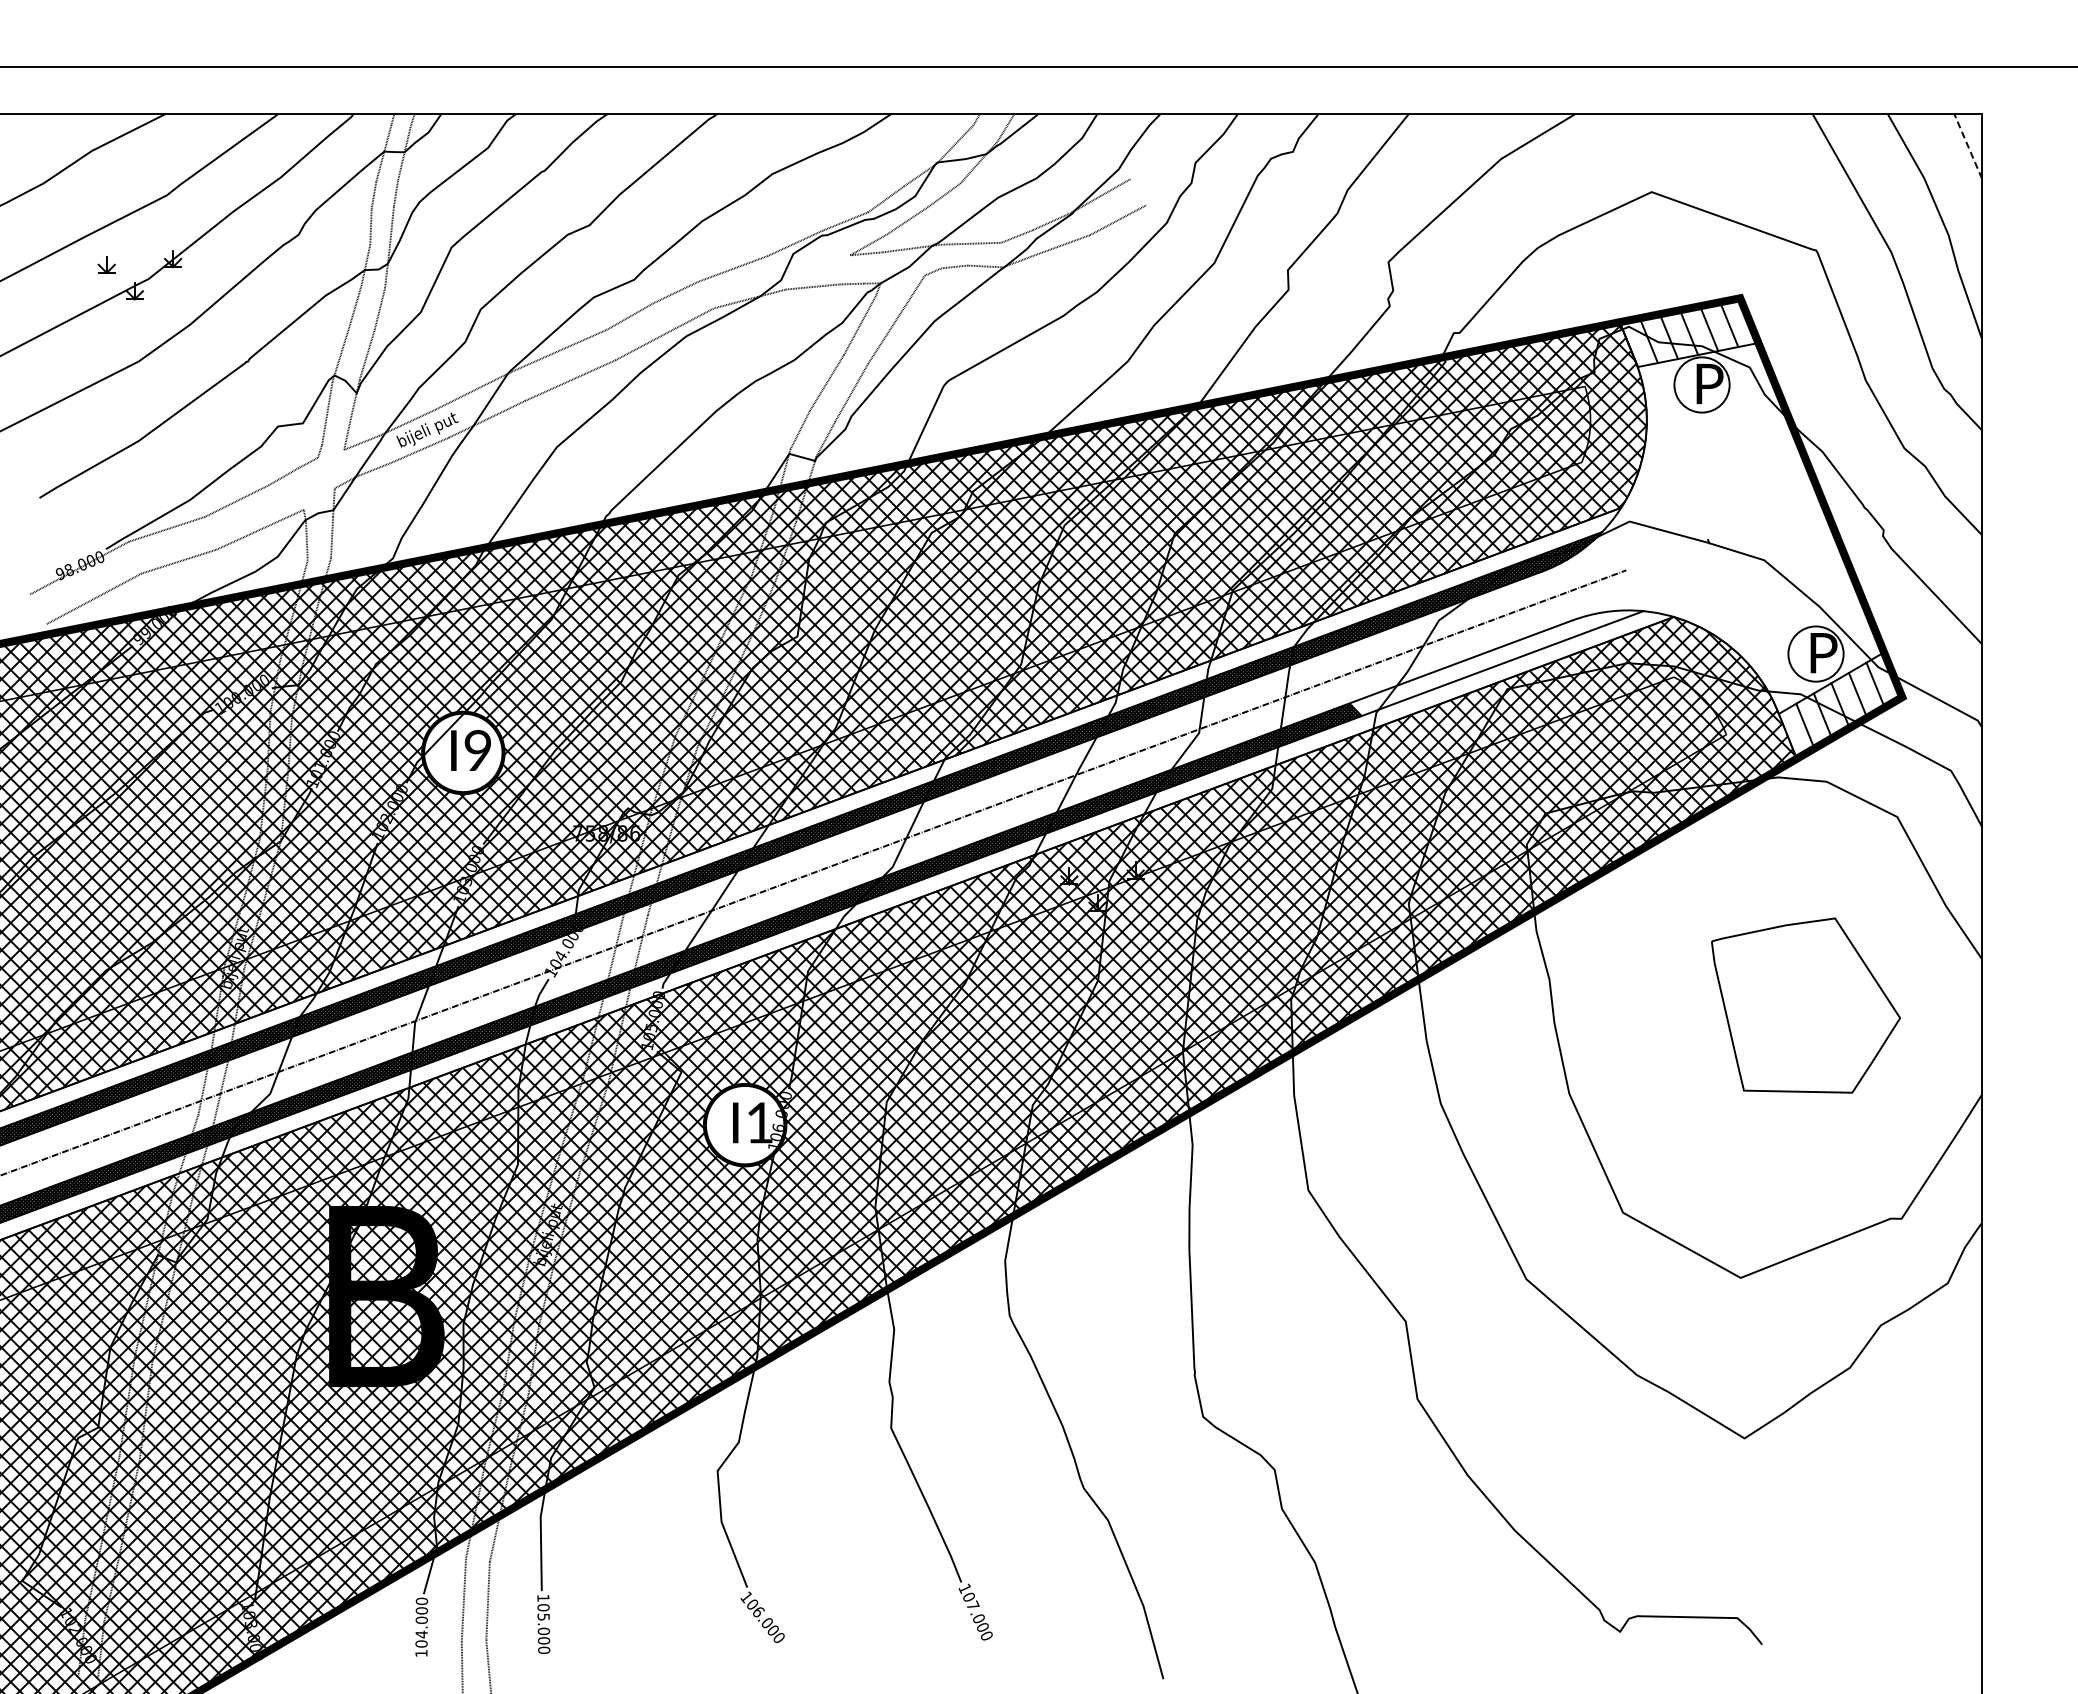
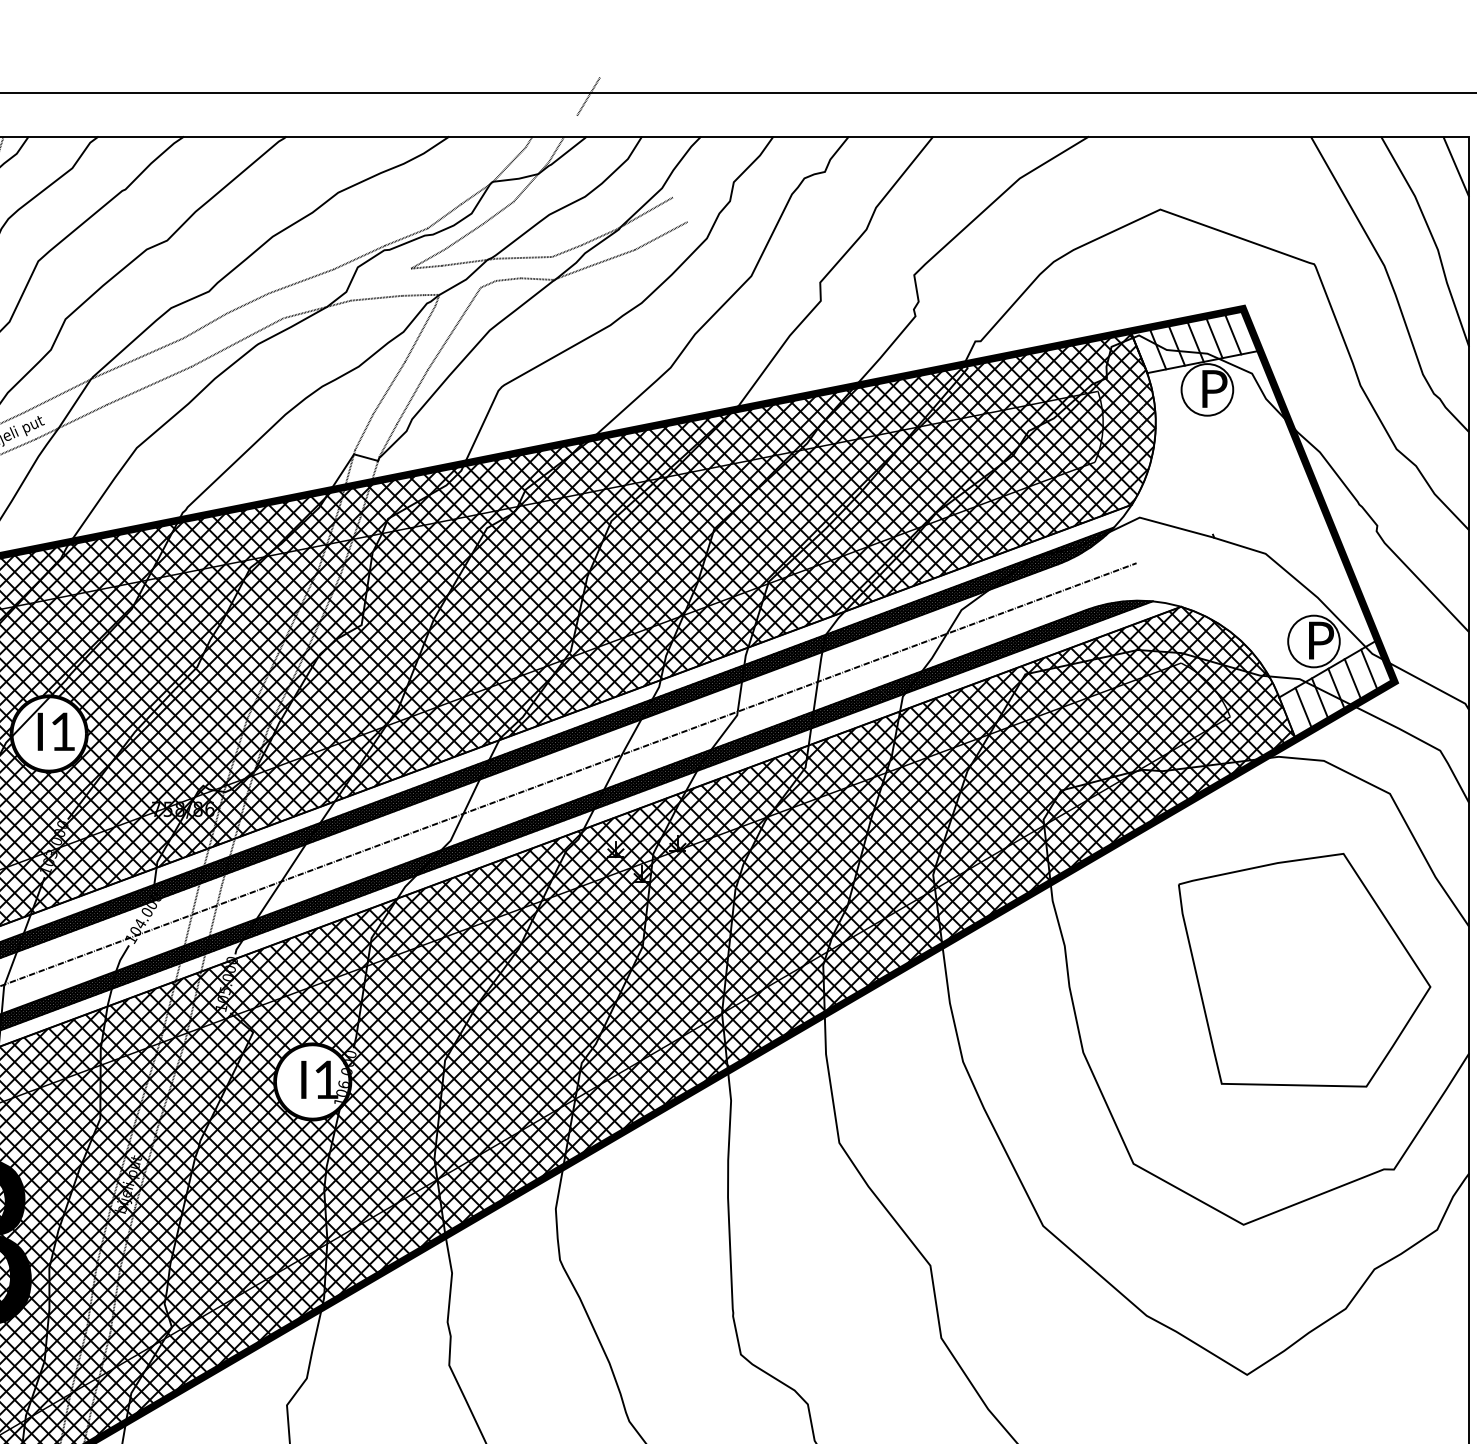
line: (1040, 70) -> (588, 95), added
line: (1967, 145) -> (1455, 165), dashed -> solid
hatch: (1497, 662) -> (1016, 649), added
text: (477, 750) -> (62, 731), I9 -> I1
part: (1805, 1005) -> (1304, 970), size x1.43

